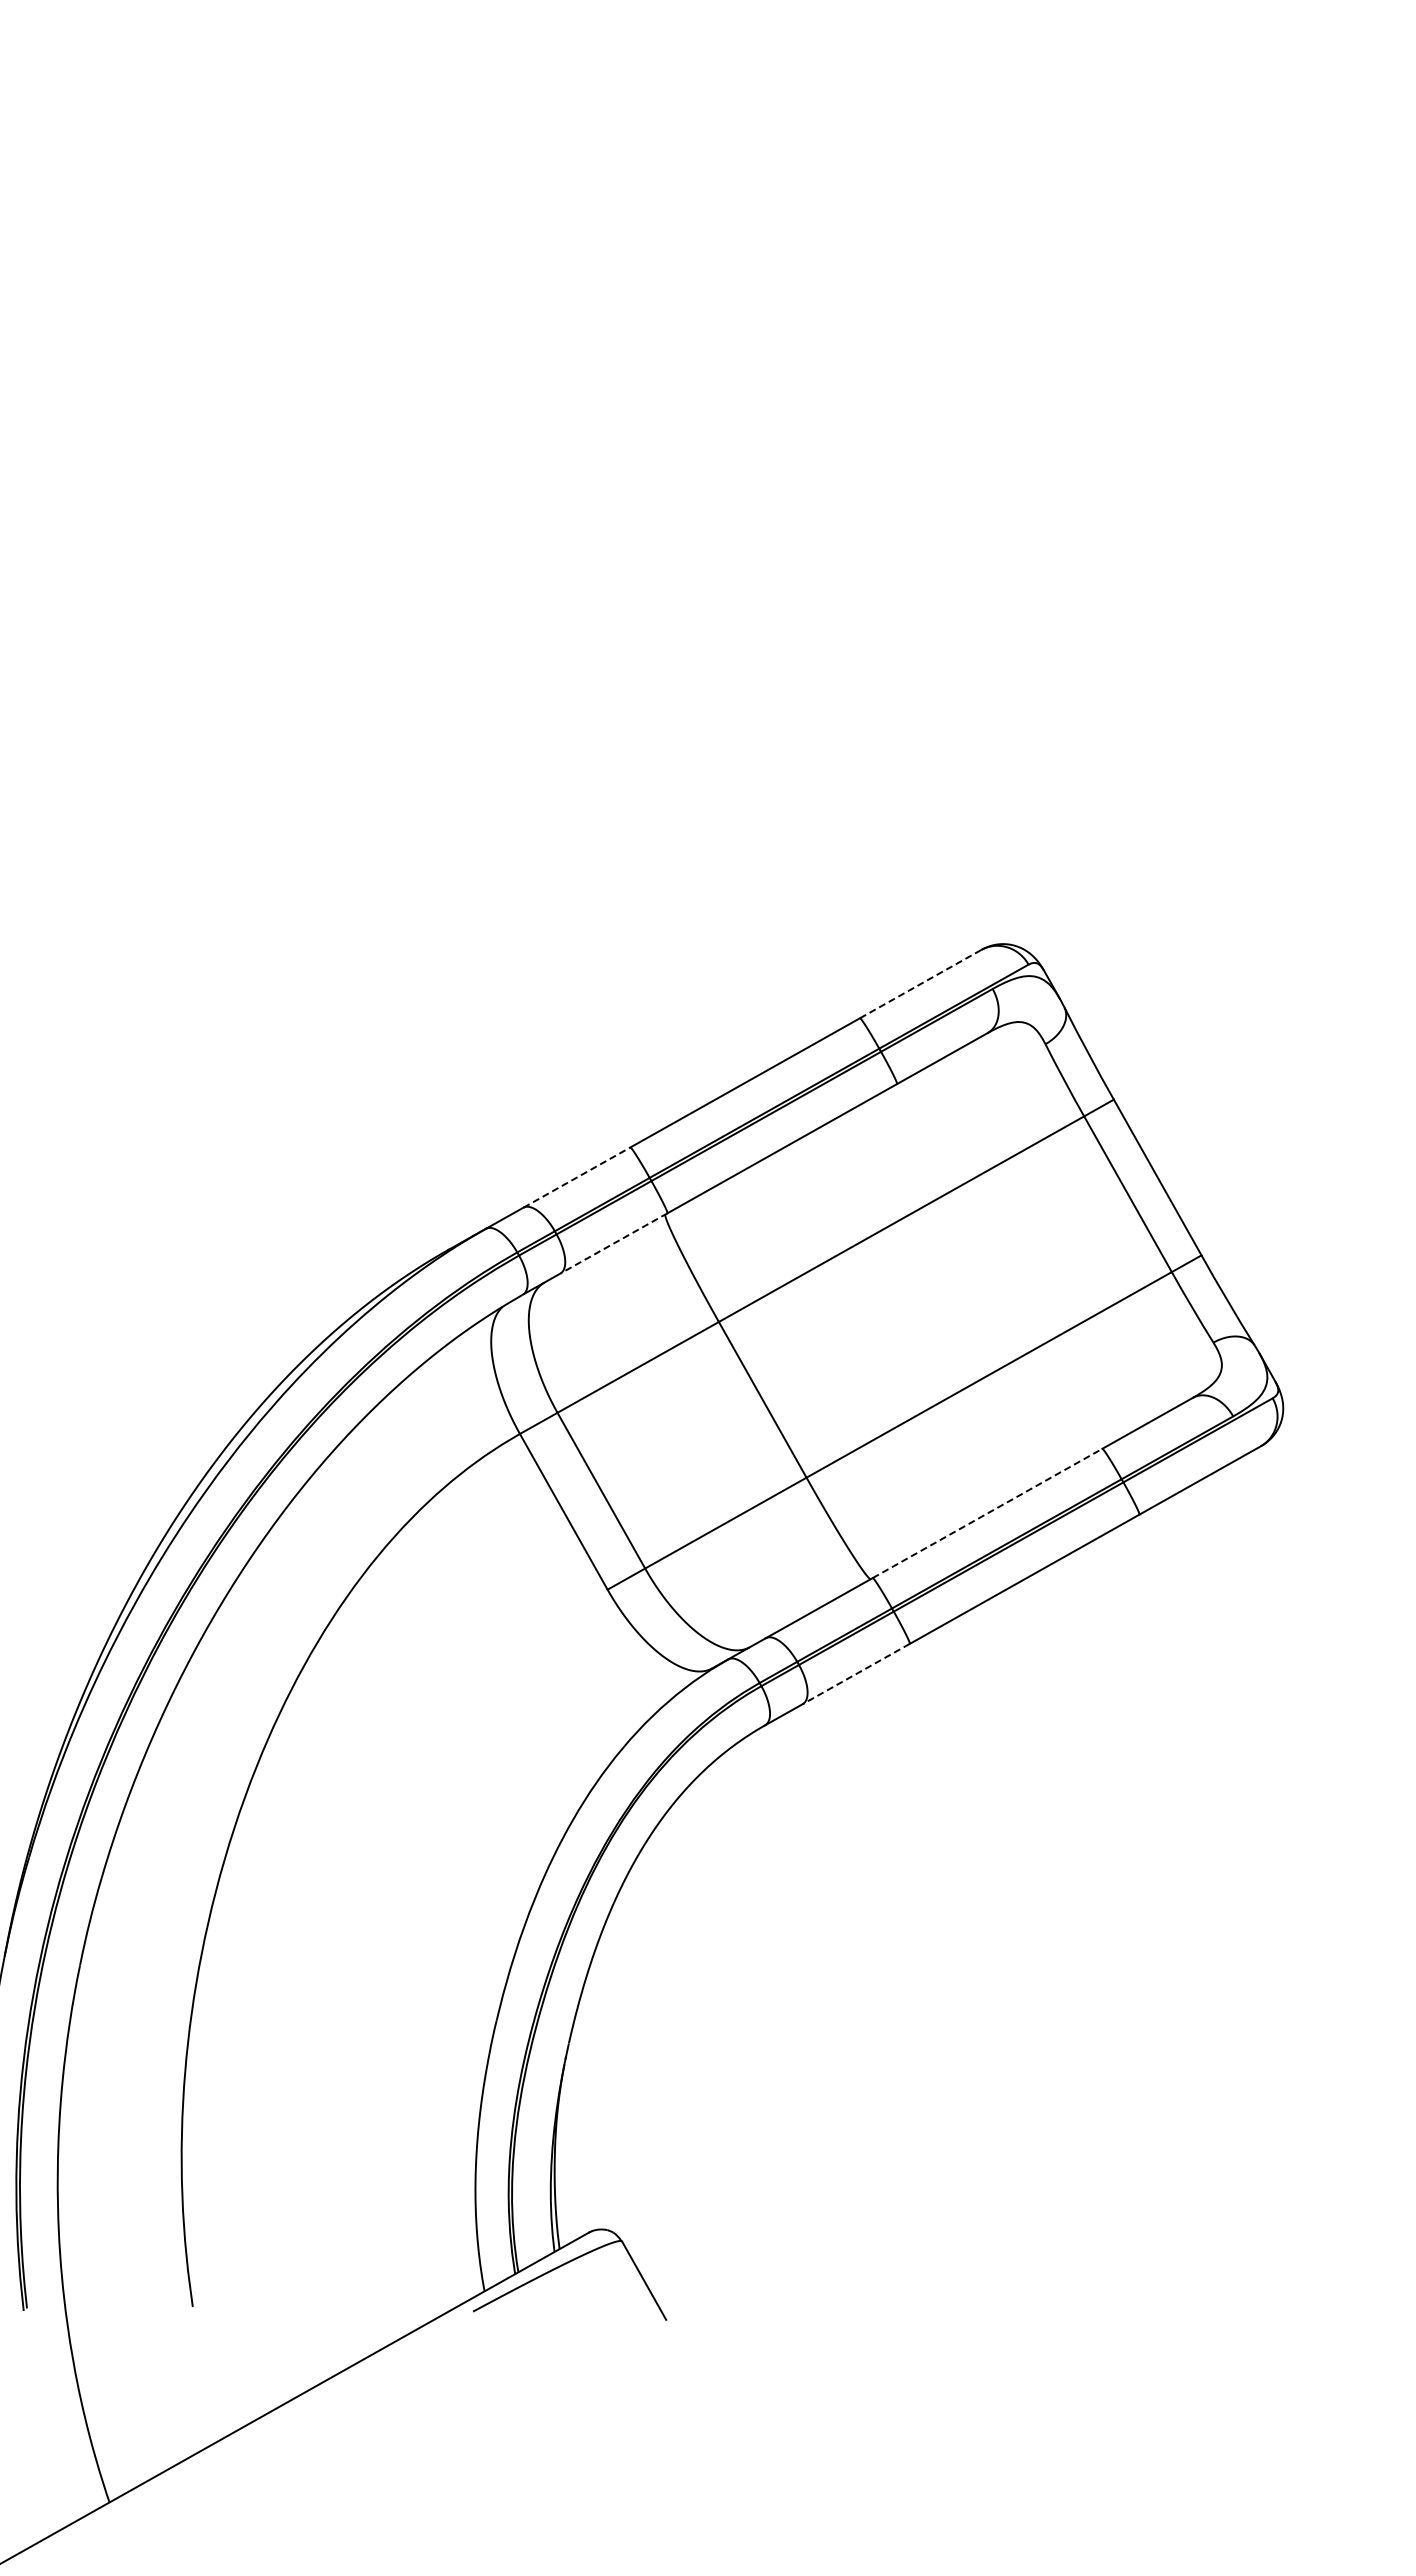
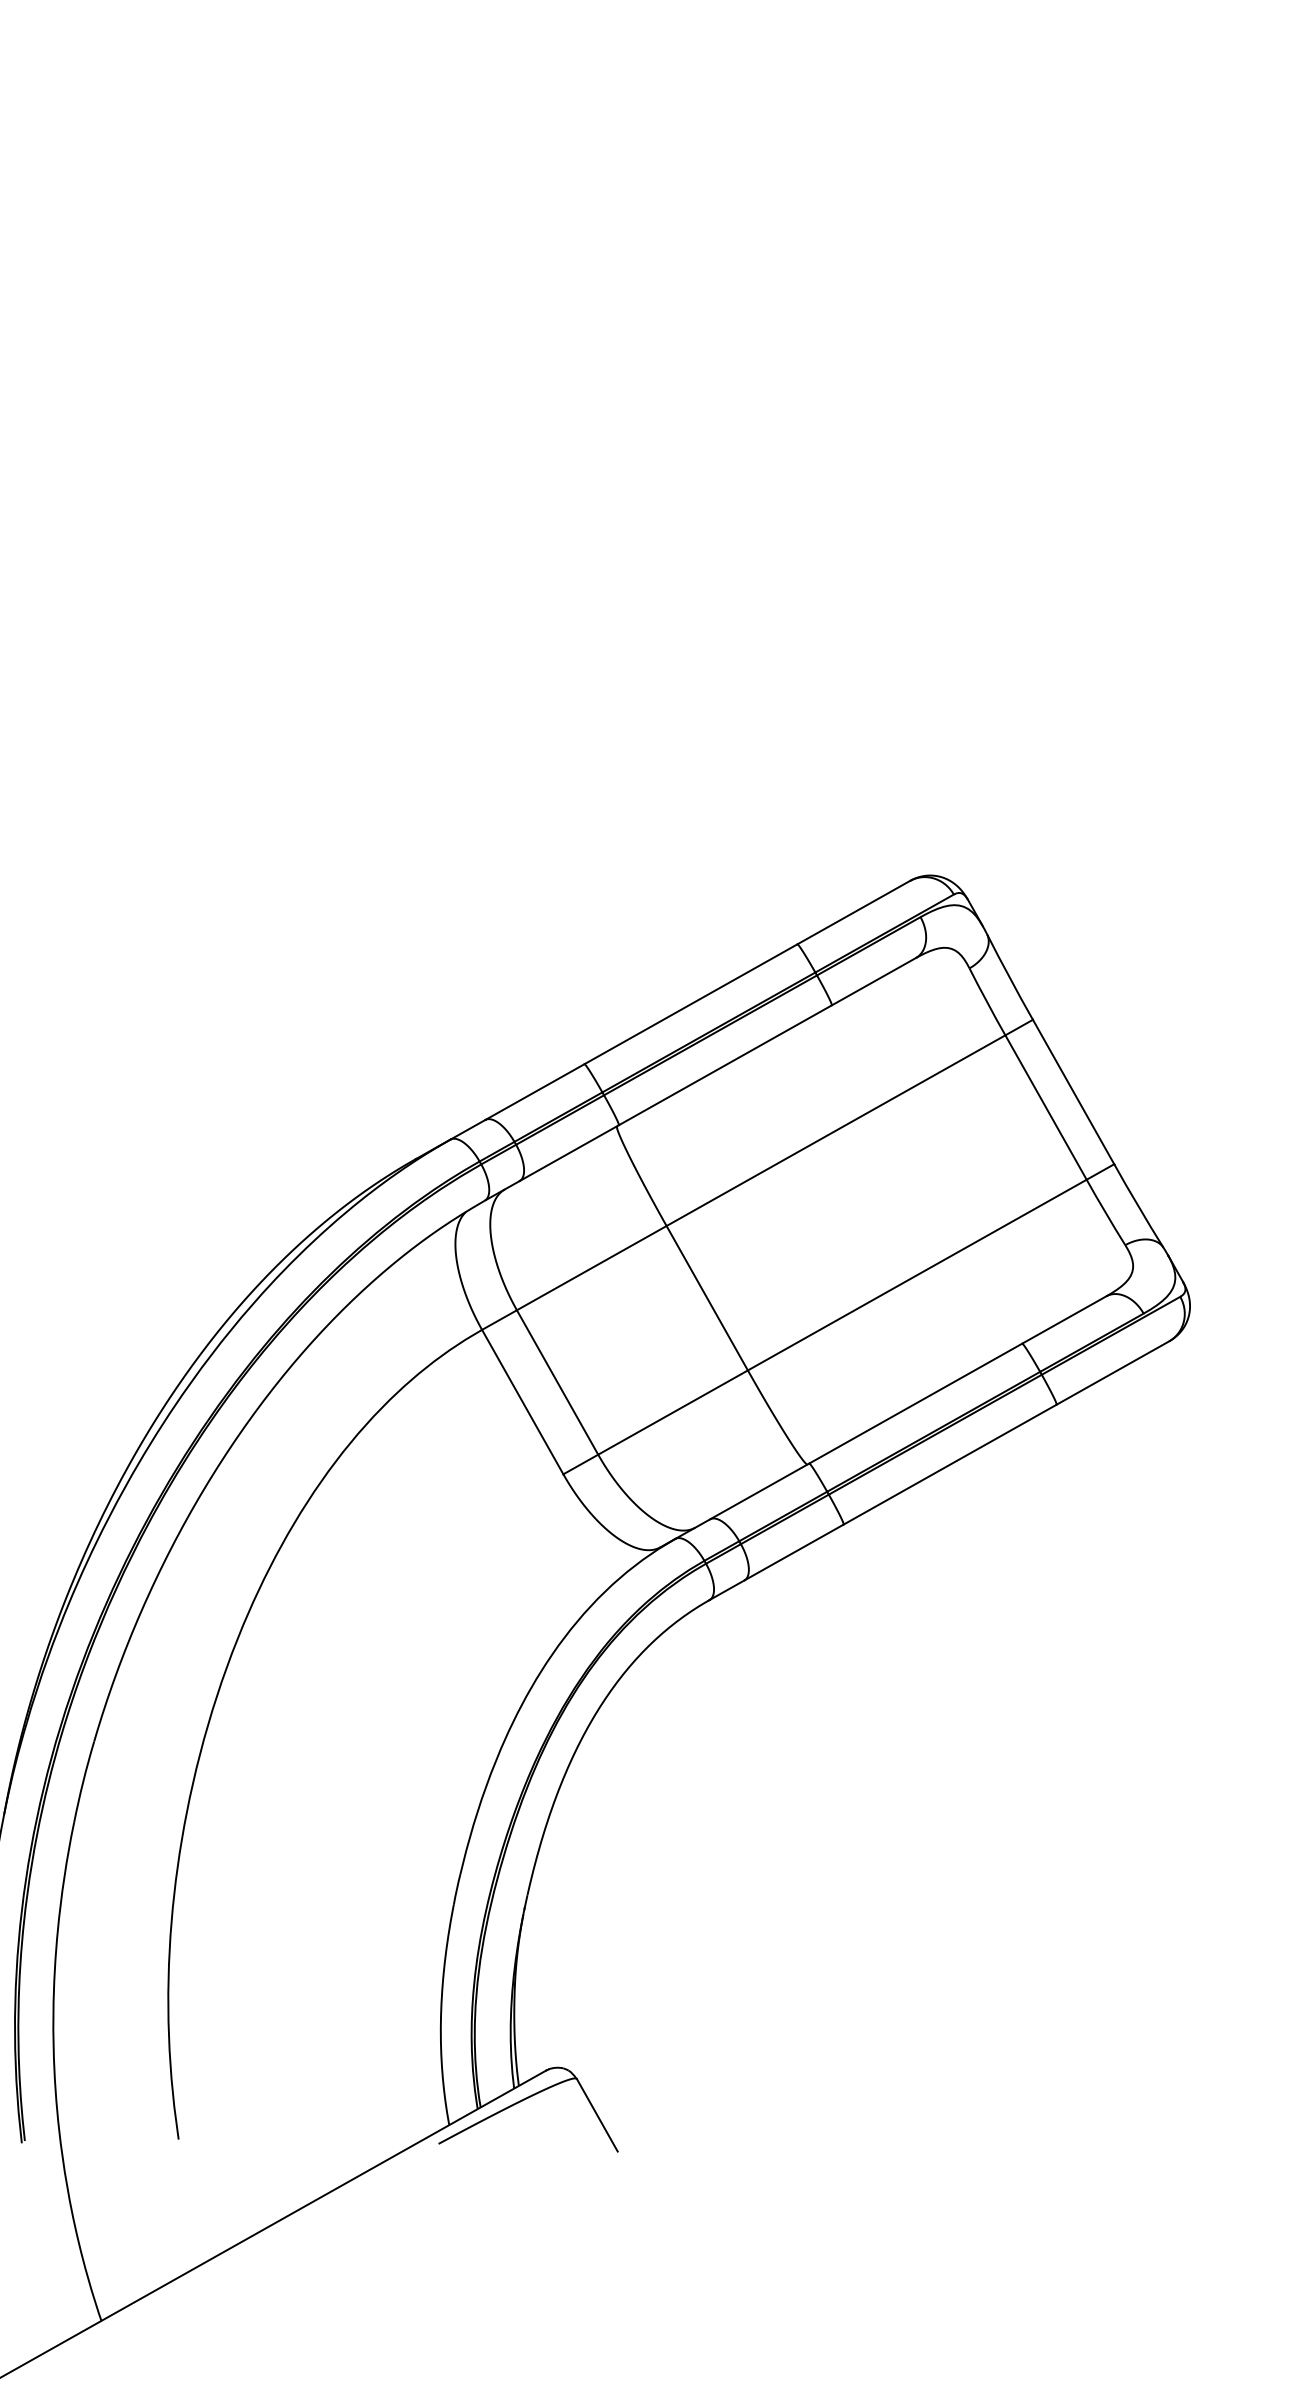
line: (920, 984) -> (853, 913), dashed -> solid
line: (577, 1177) -> (535, 1092), dashed -> solid
line: (613, 1243) -> (568, 1153), dashed -> solid
line: (987, 1513) -> (915, 1403), dashed -> solid
line: (855, 1674) -> (793, 1552), dashed -> solid

